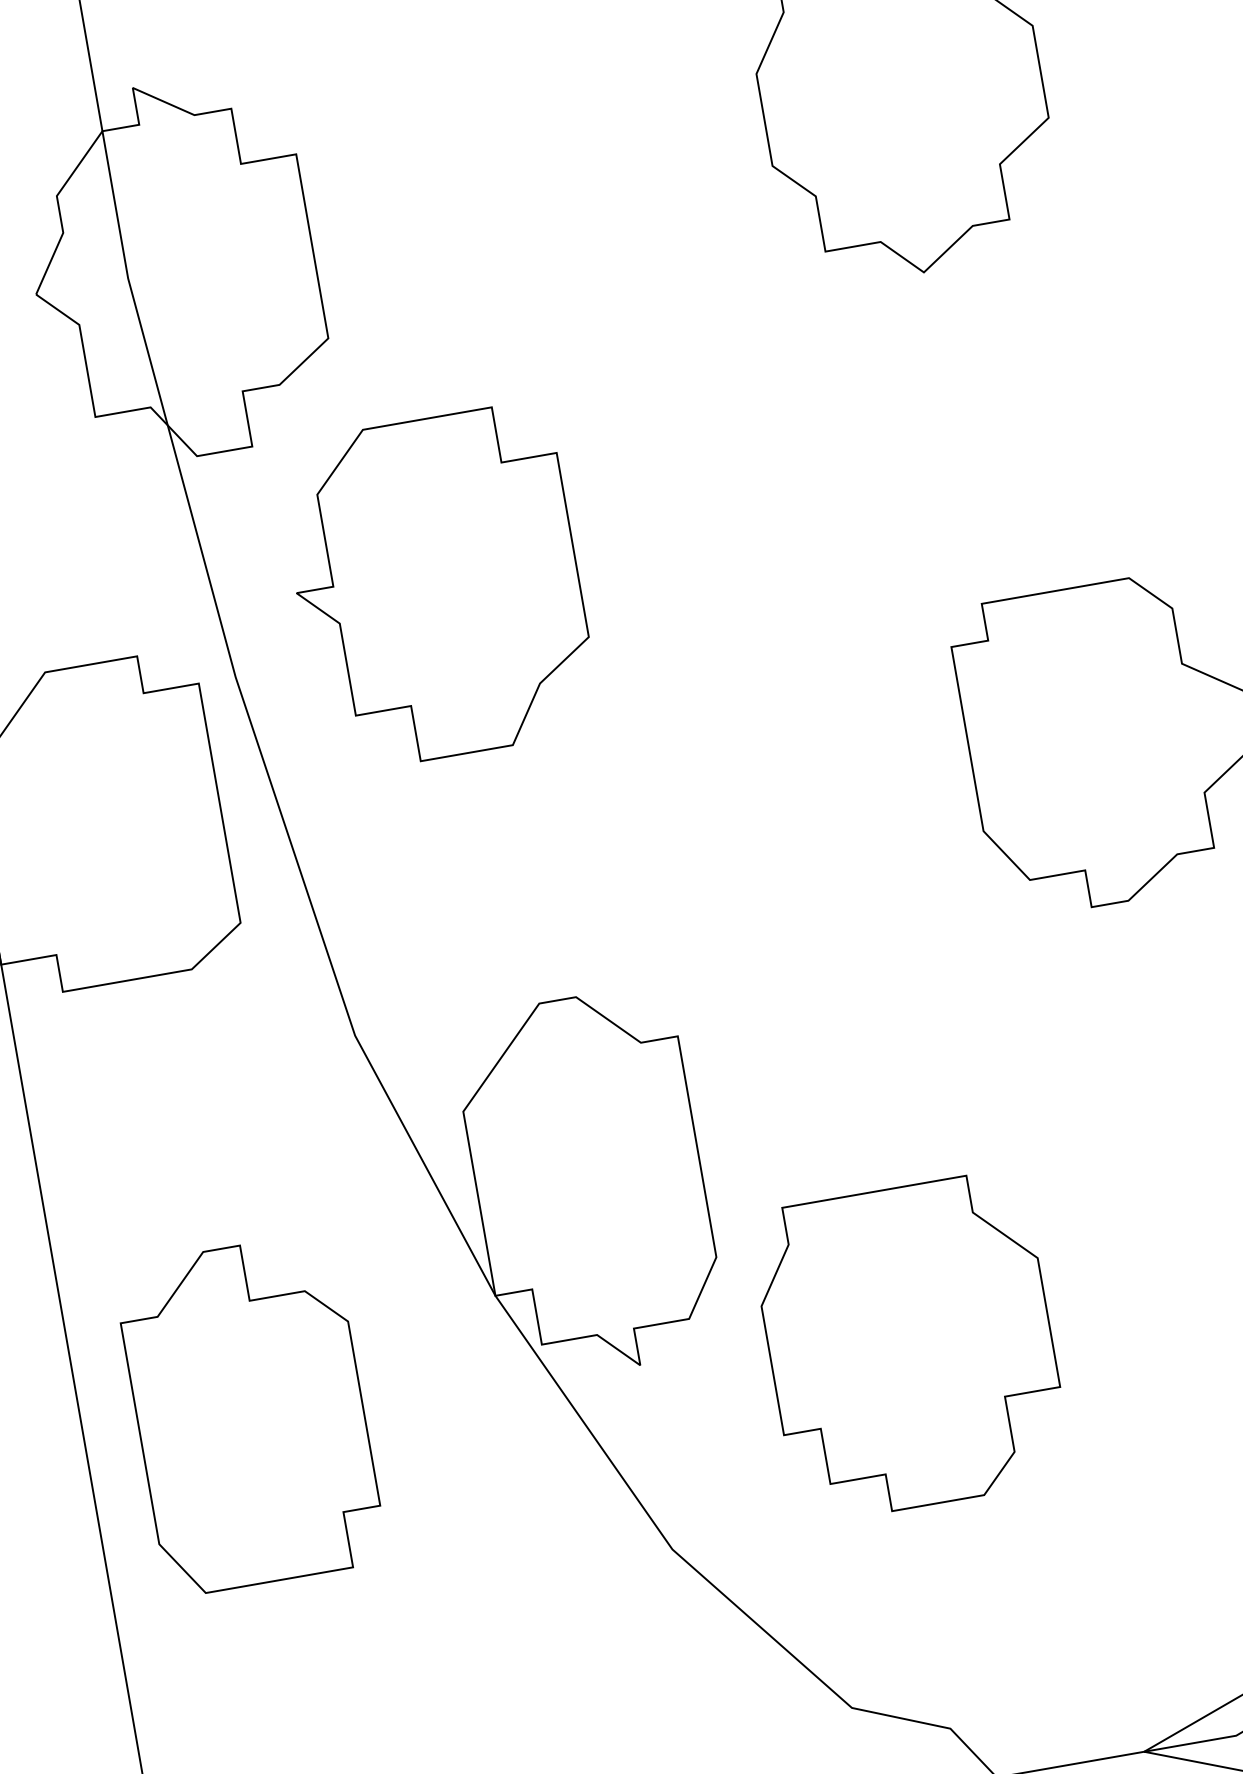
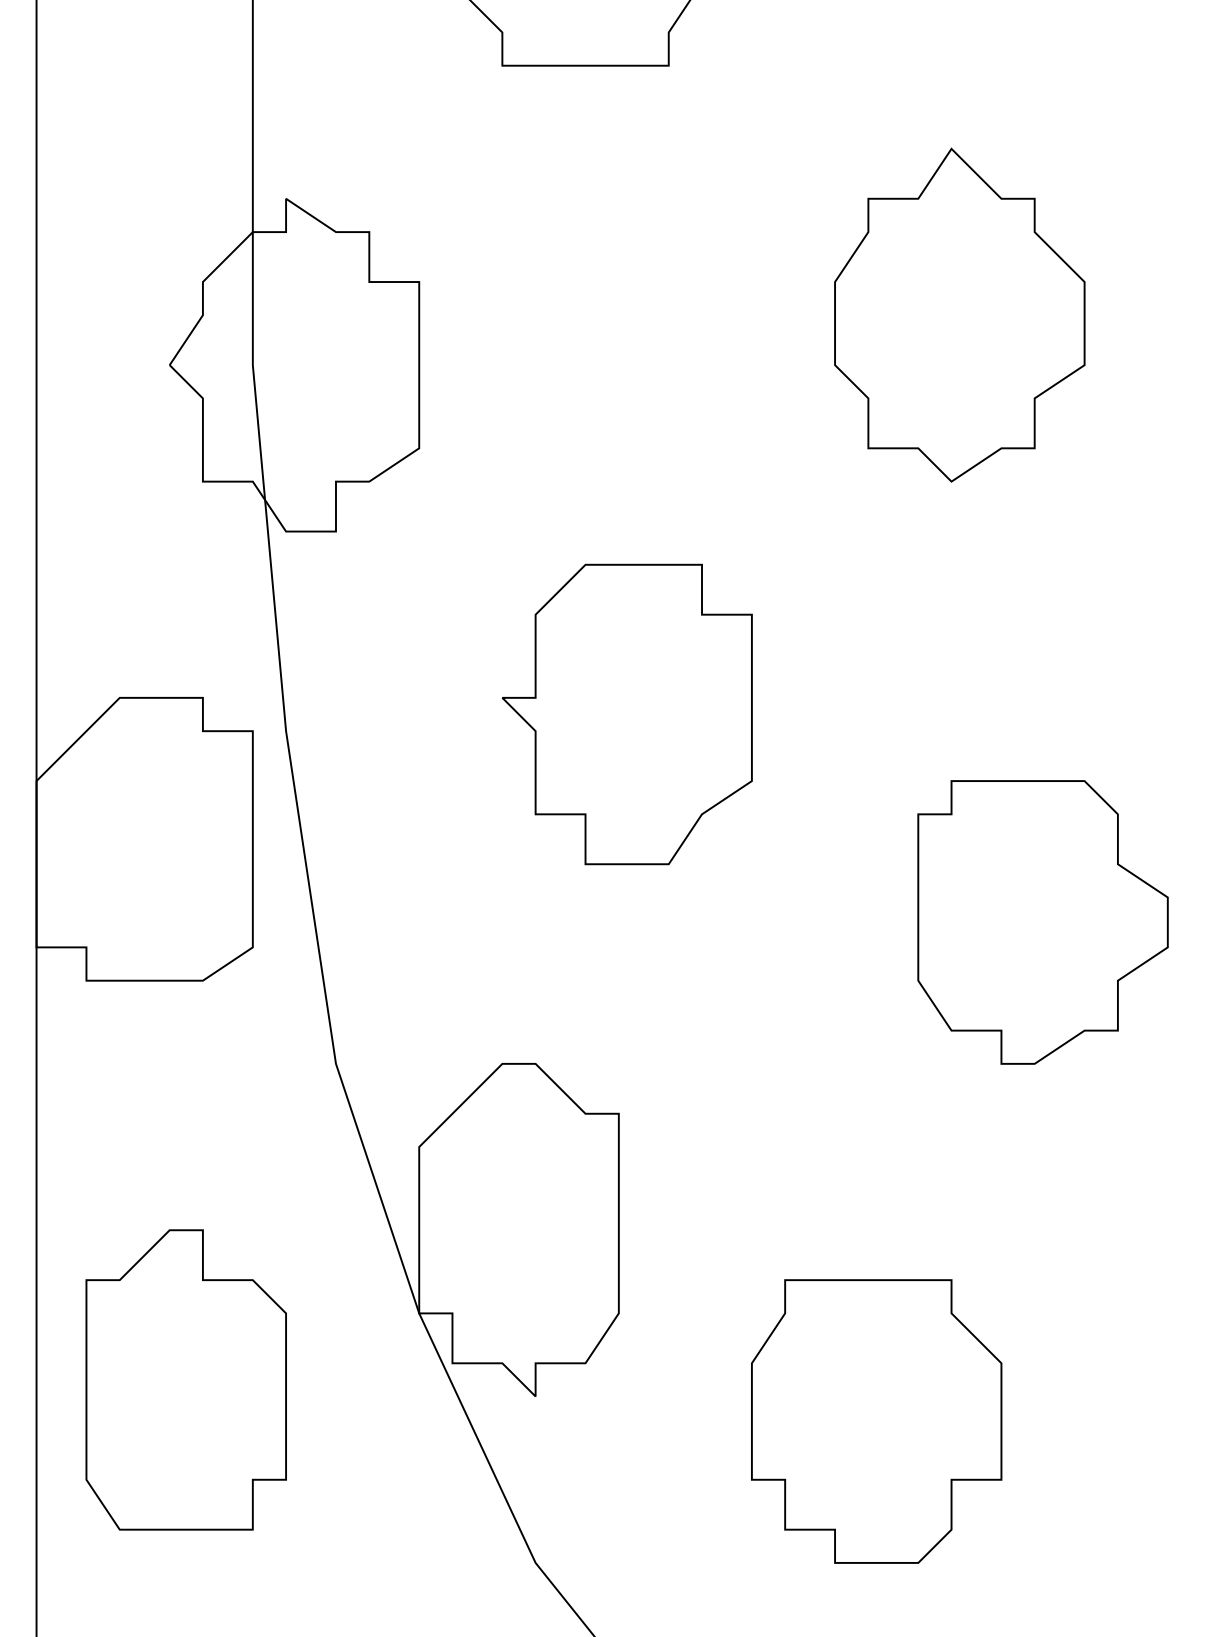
part: (438, 587) -> (627, 714), moved
part: (910, 1346) -> (876, 1421), moved

